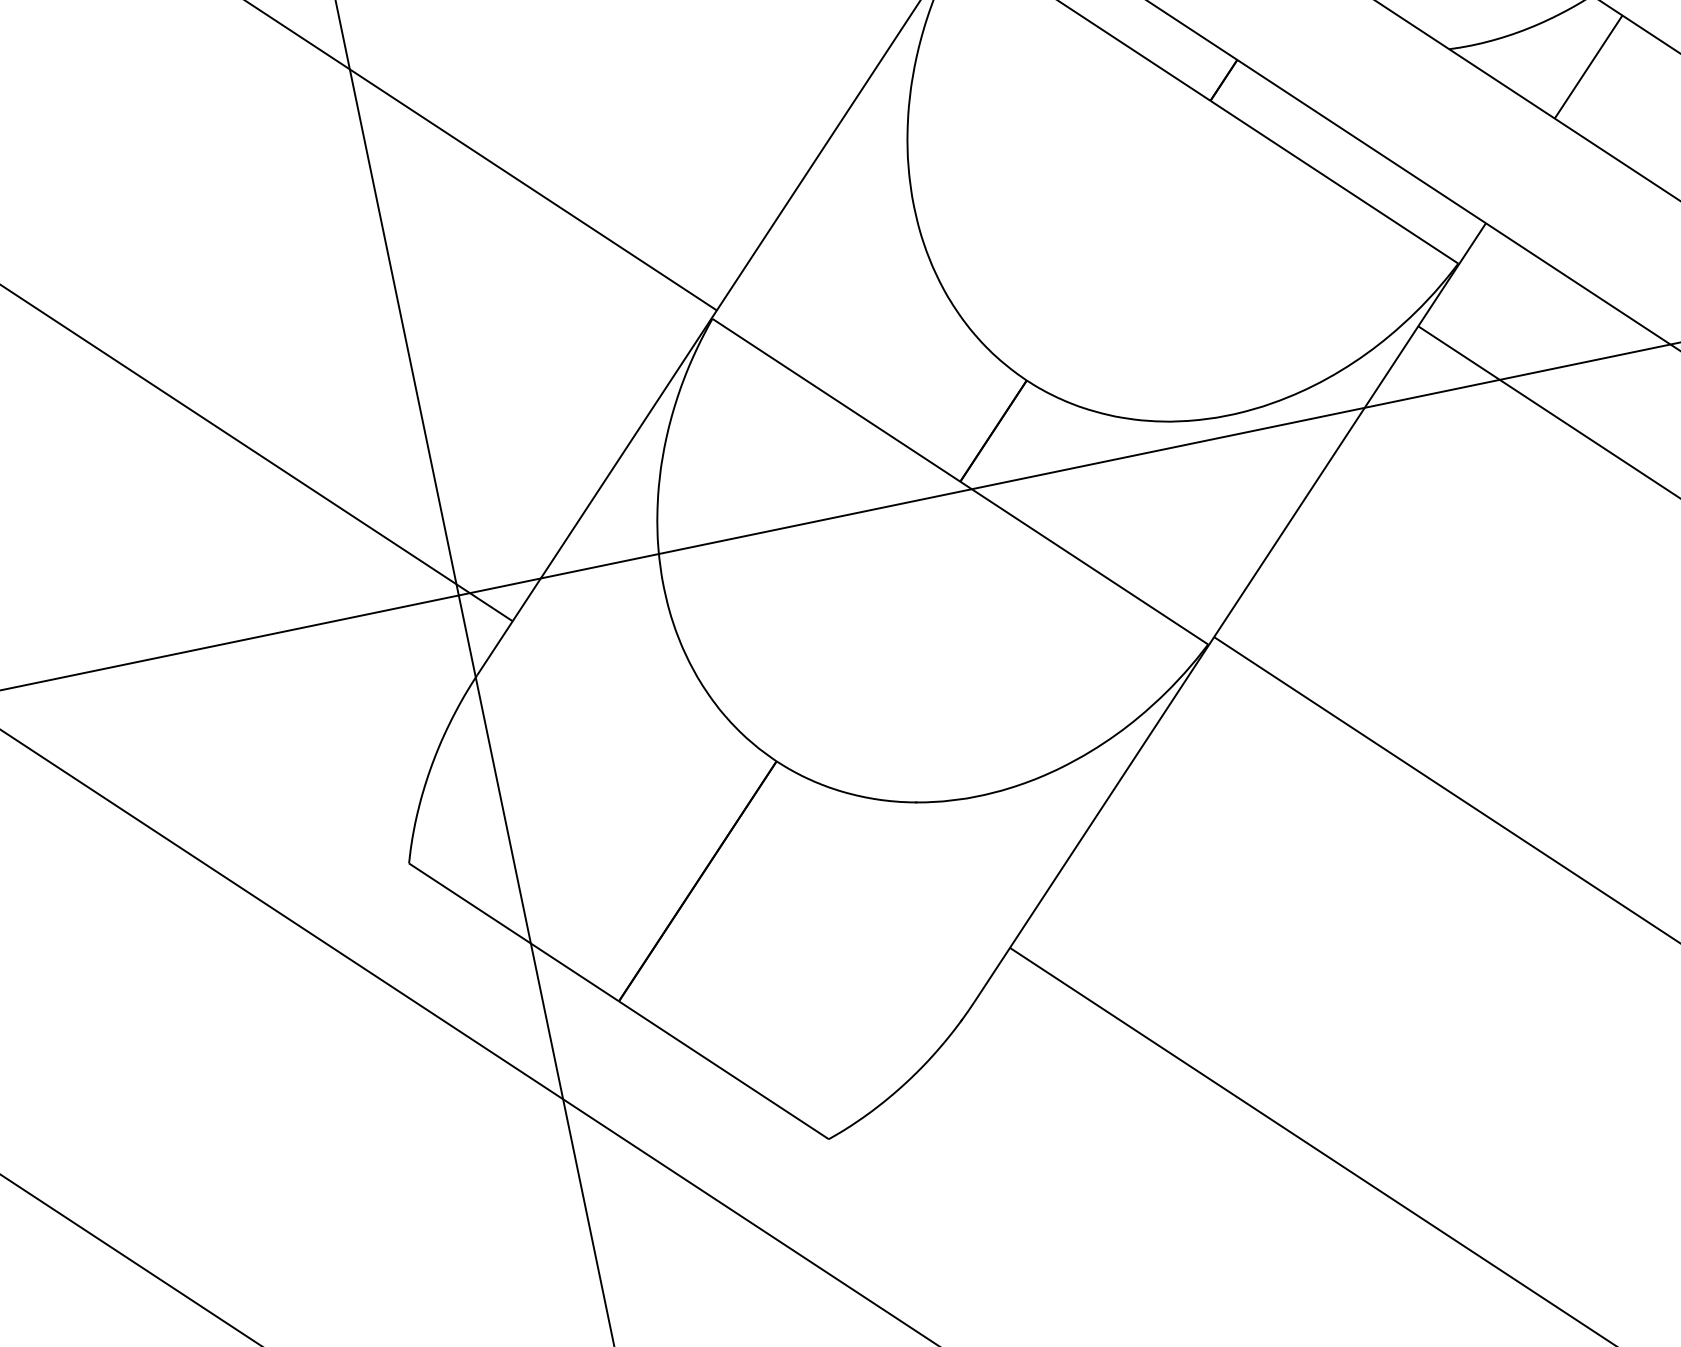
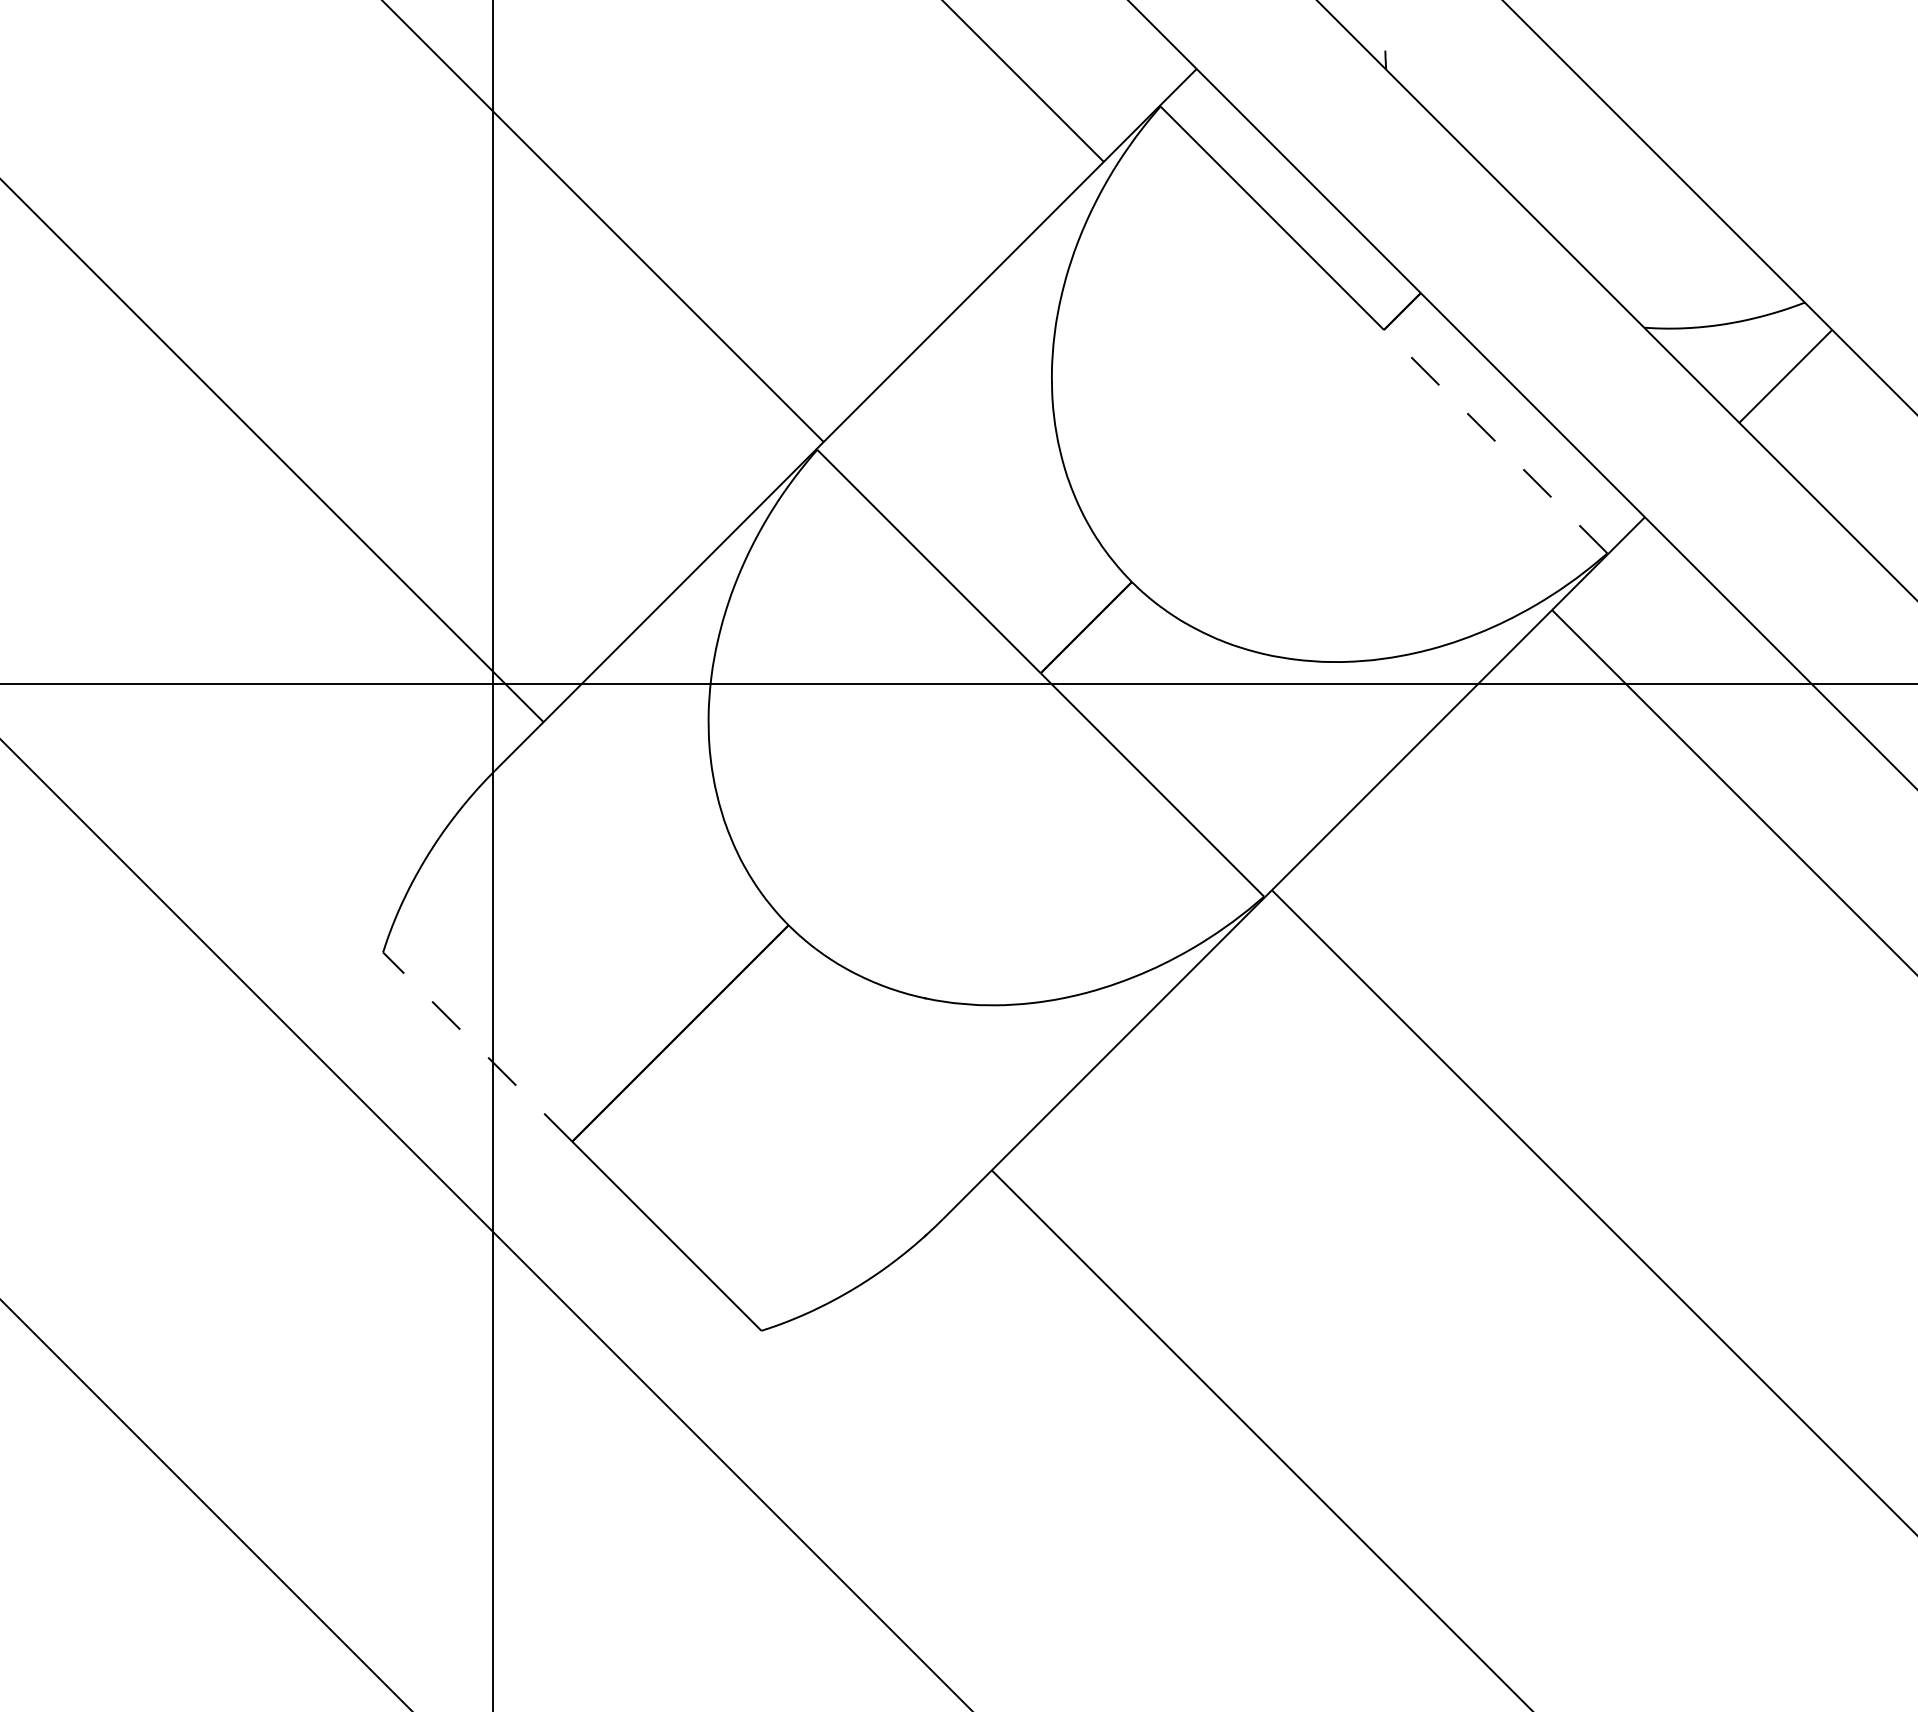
line: (1334, 182) -> (1495, 441), solid -> dashed
line: (513, 932) -> (477, 1047), solid -> dashed

